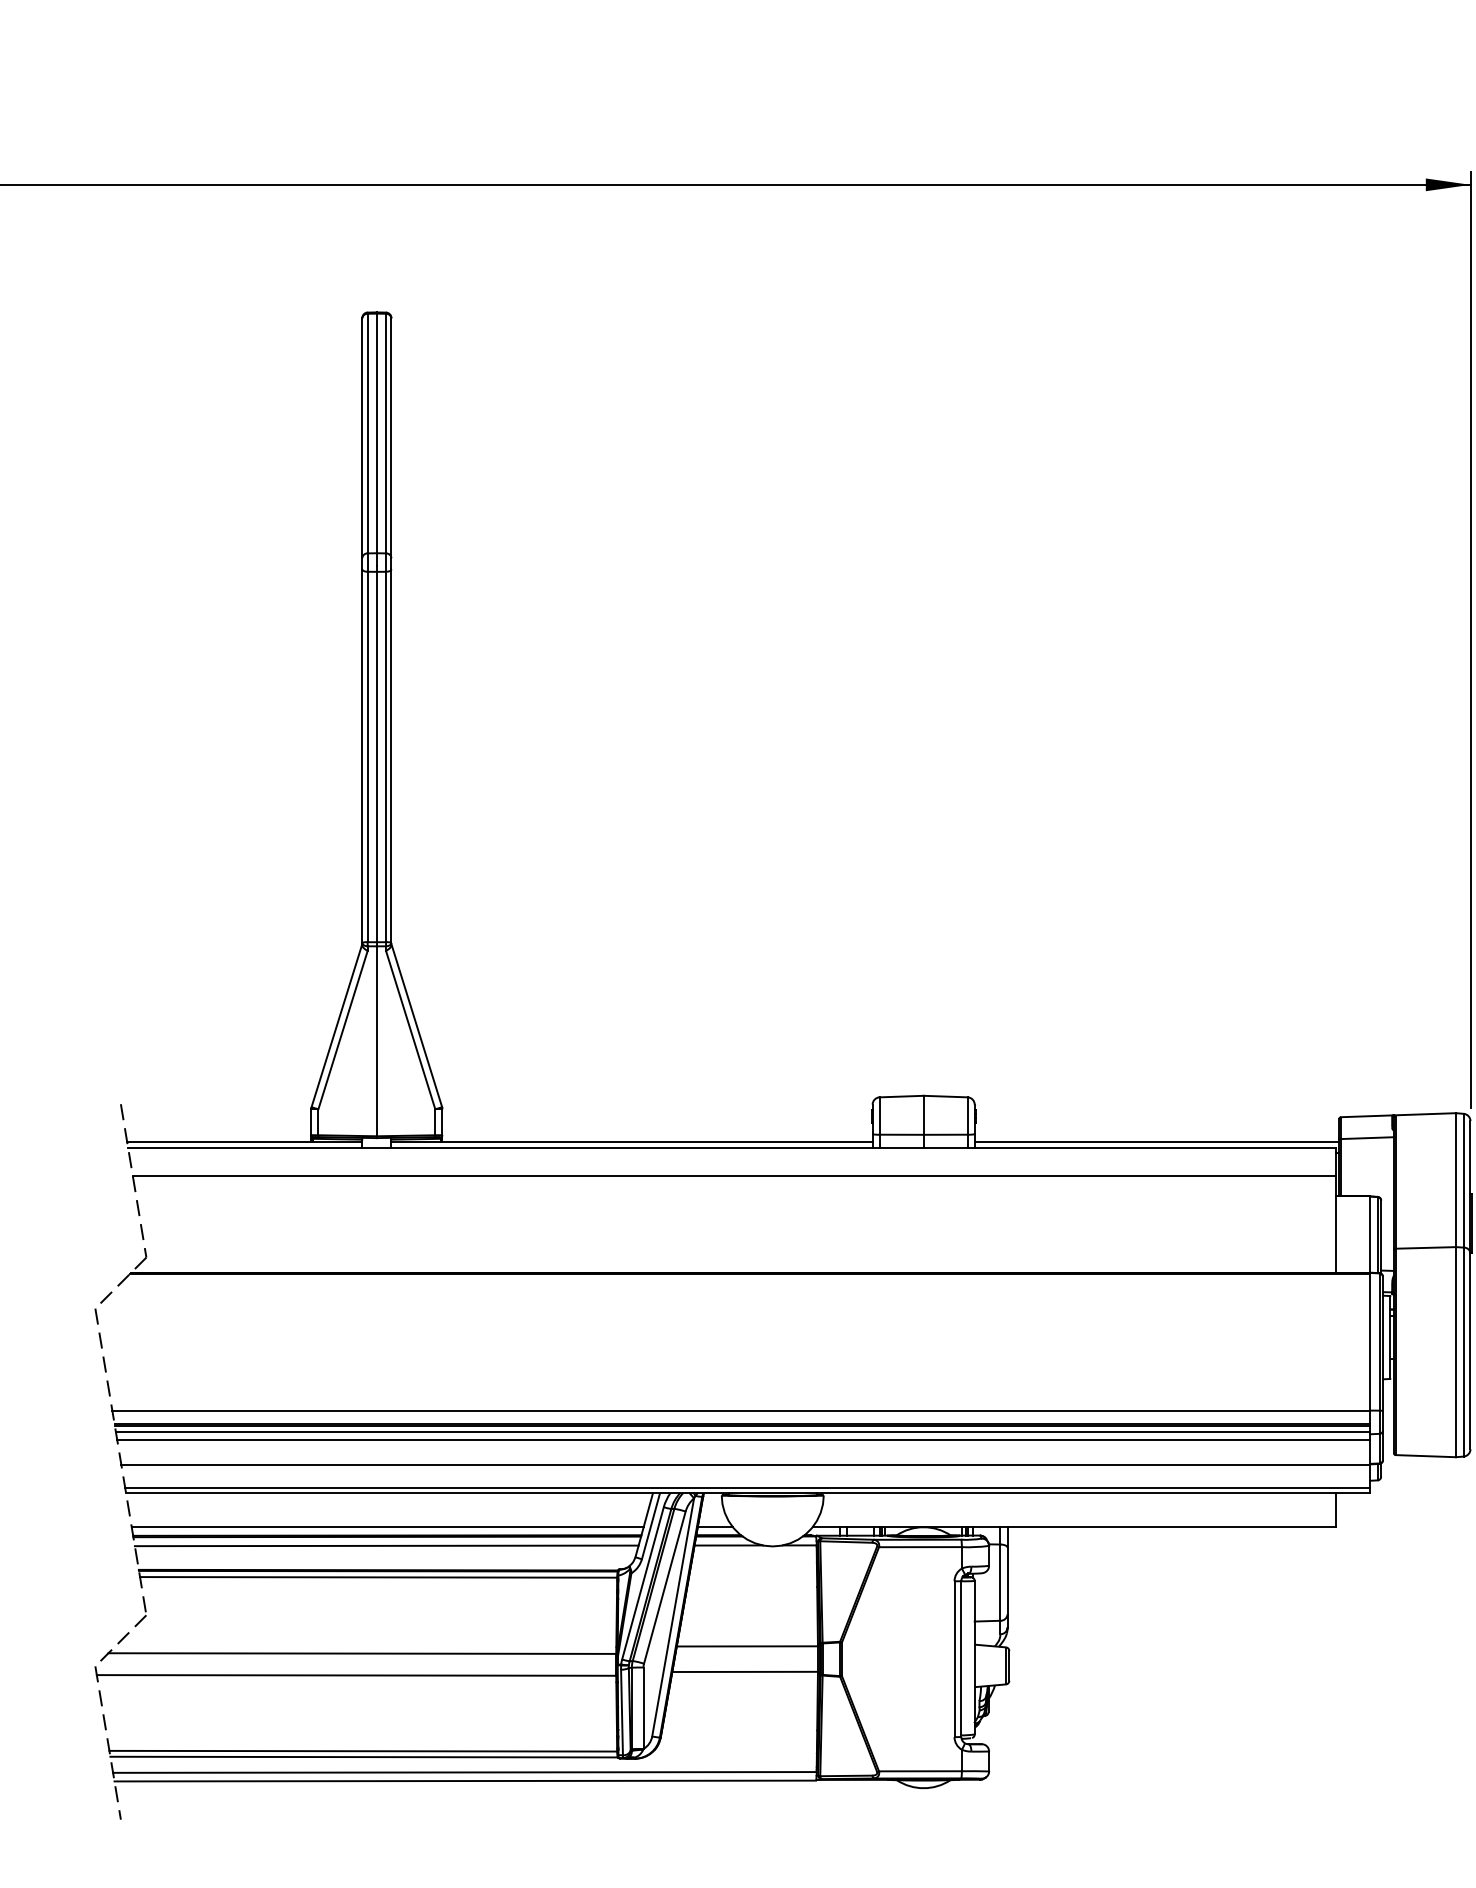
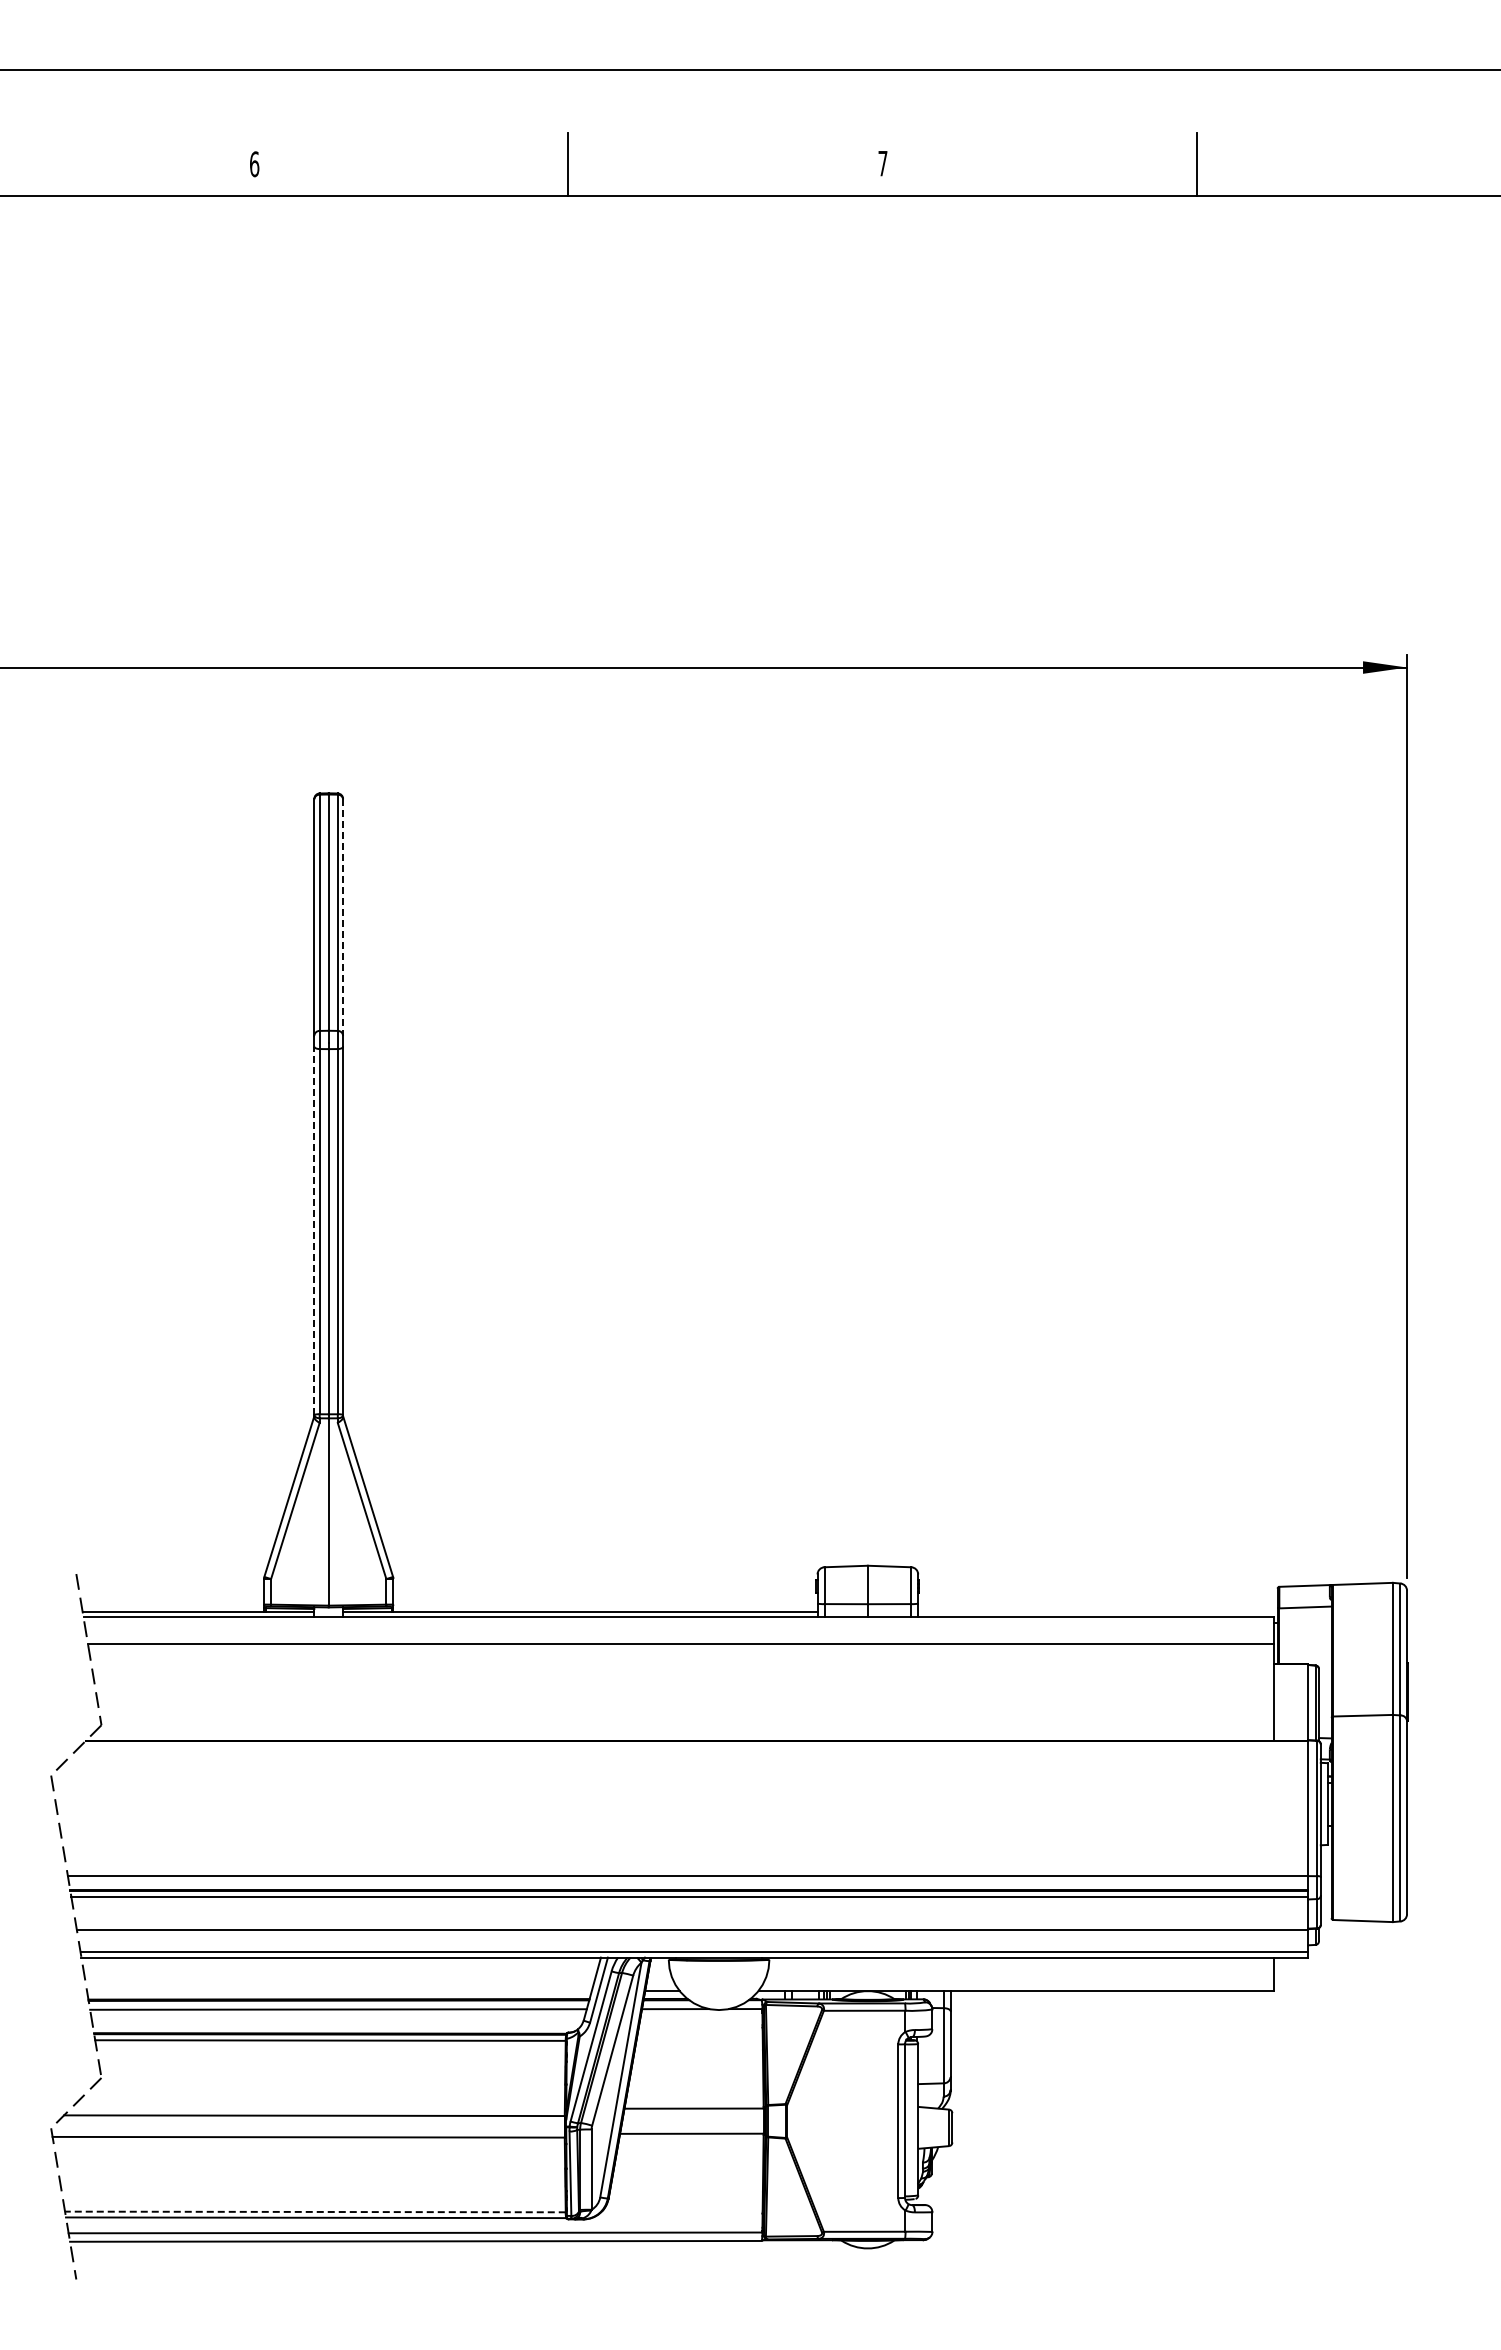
line: (391, 439) -> (343, 918), solid -> dashed
line: (362, 755) -> (314, 1230), solid -> dashed
line: (1156, 1142) -> (1097, 1611), removed
line: (743, 1440) -> (690, 1905), removed
line: (387, 1526) -> (339, 1990), removed
line: (362, 1750) -> (314, 2211), solid -> dashed

